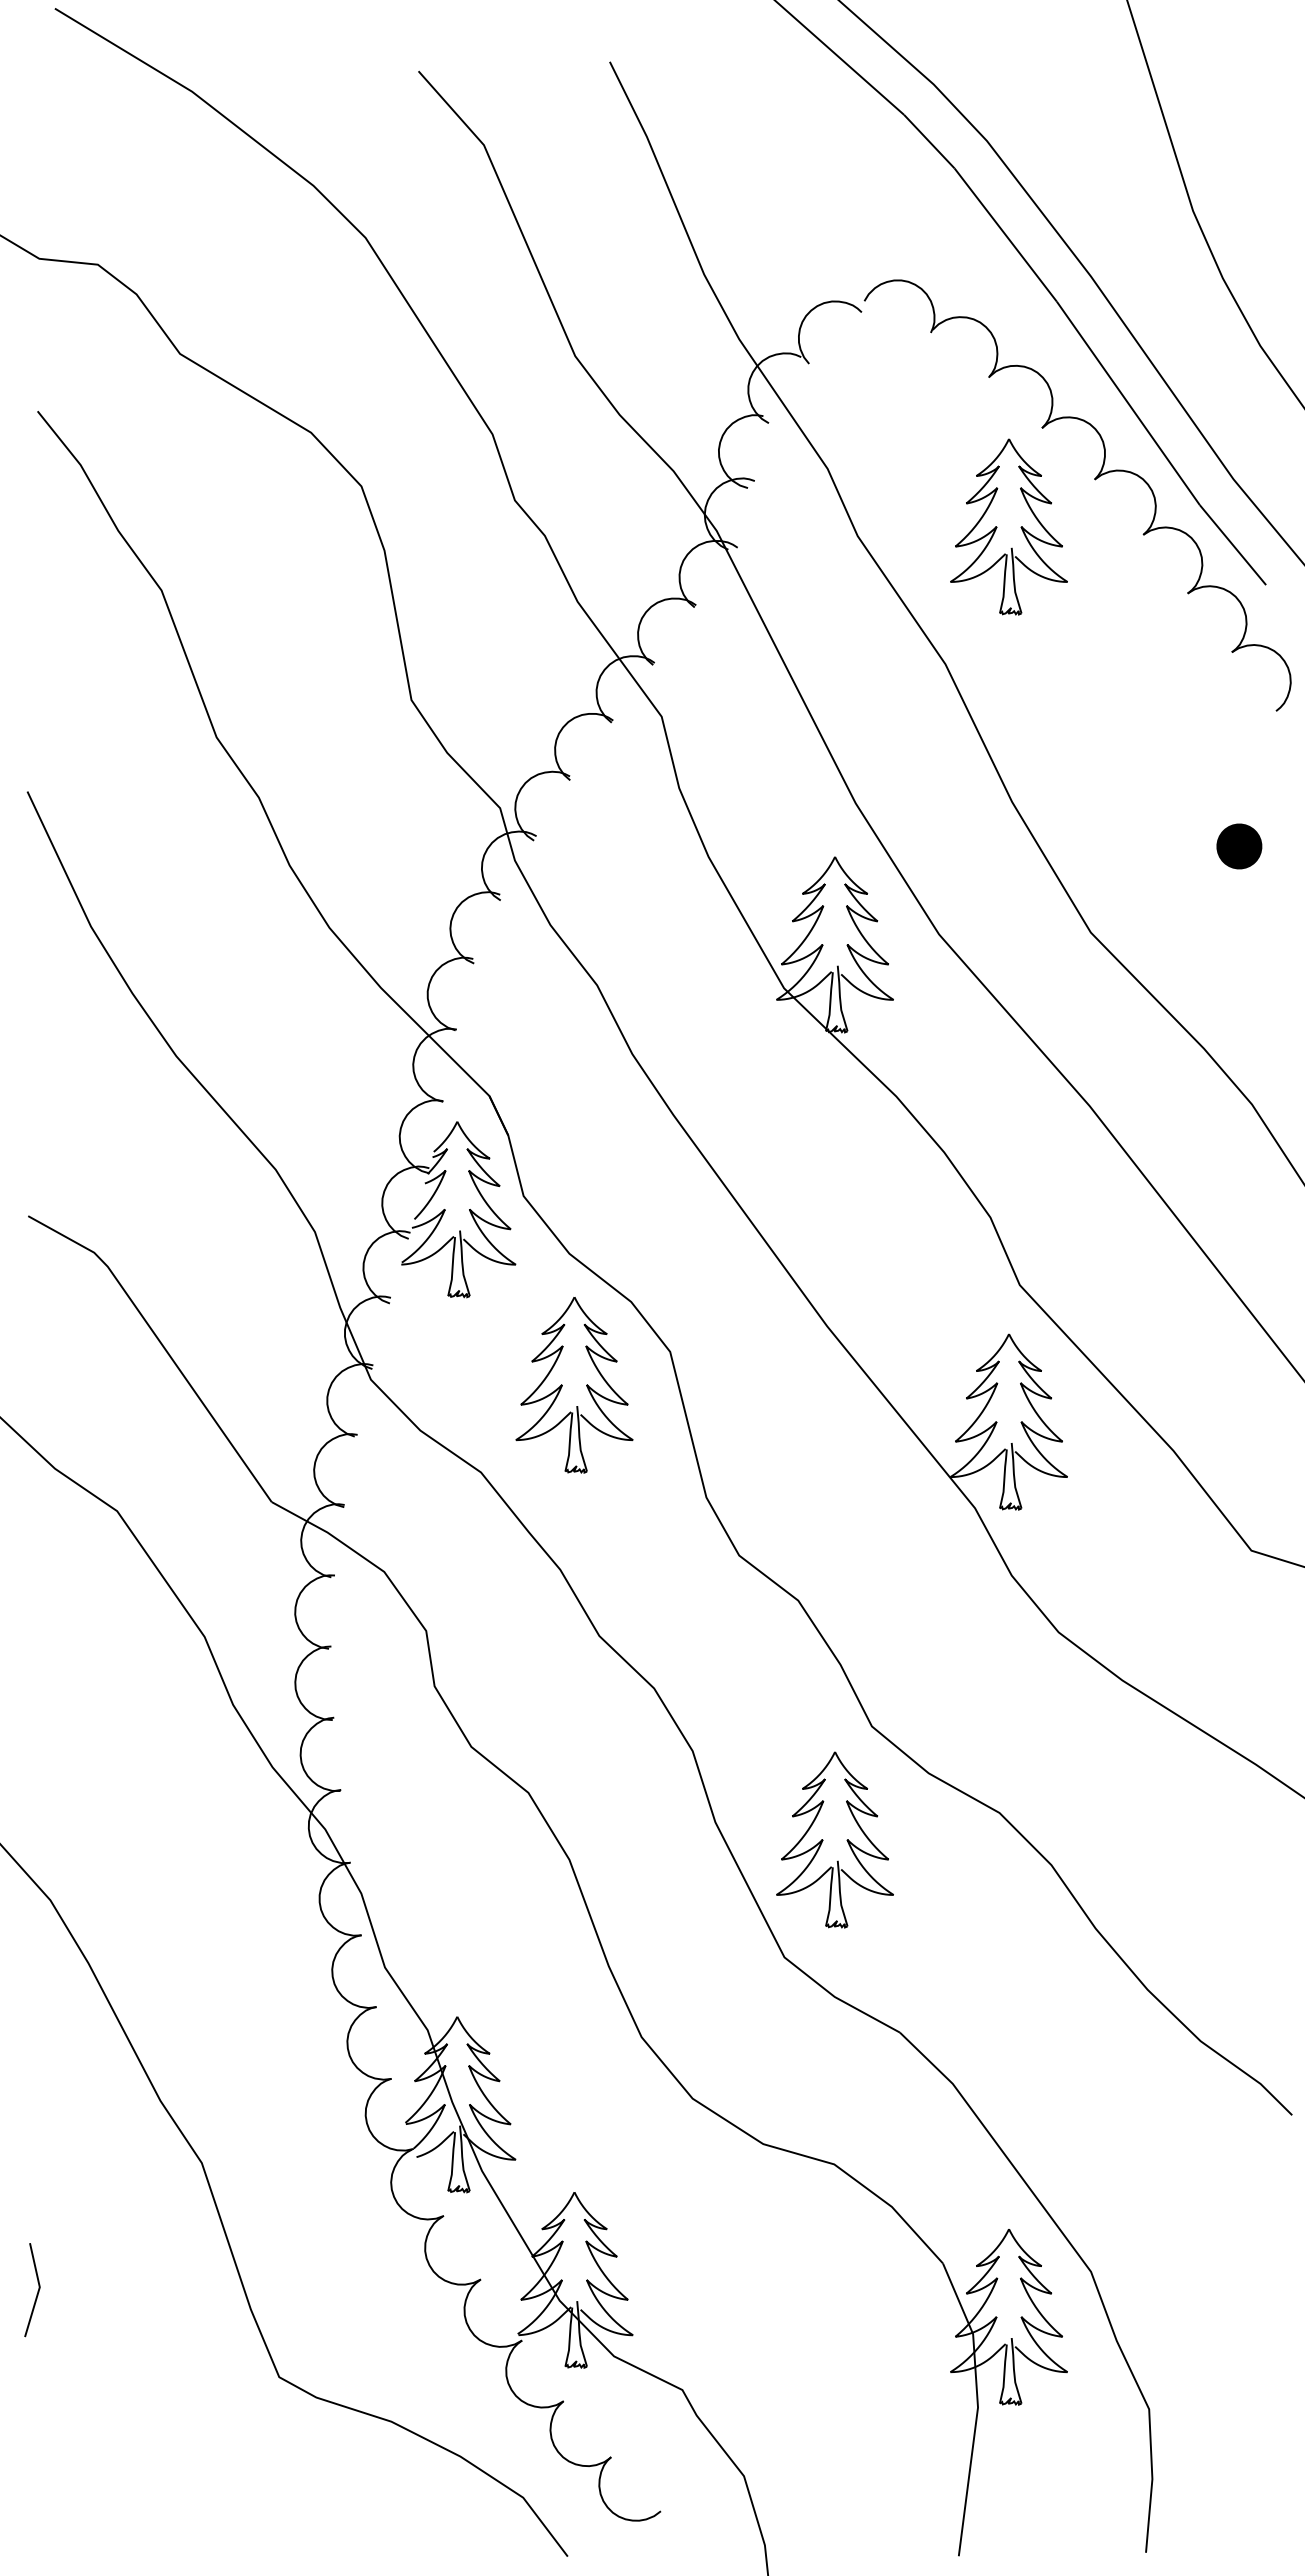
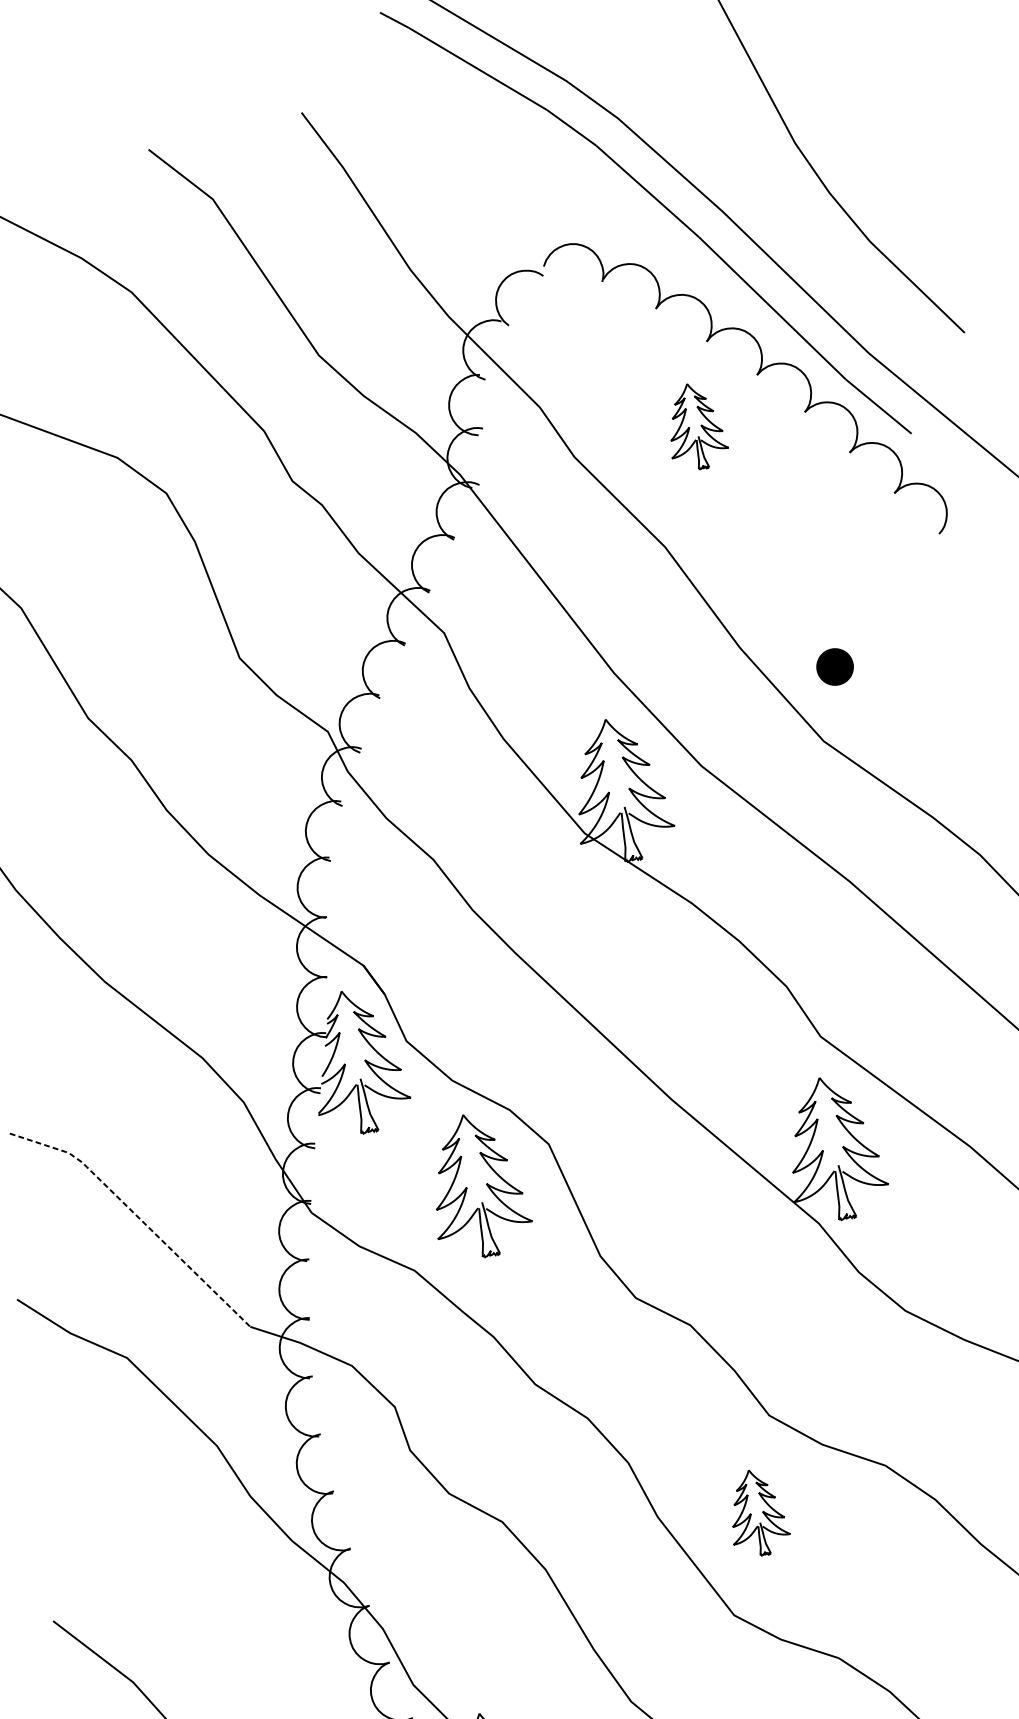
part: (1008, 526) -> (694, 426), size x0.6
part: (1239, 846) -> (835, 667), moved
line: (162, 1344) -> (137, 1216), solid -> dashed
part: (834, 1839) -> (756, 1512), size x0.6

